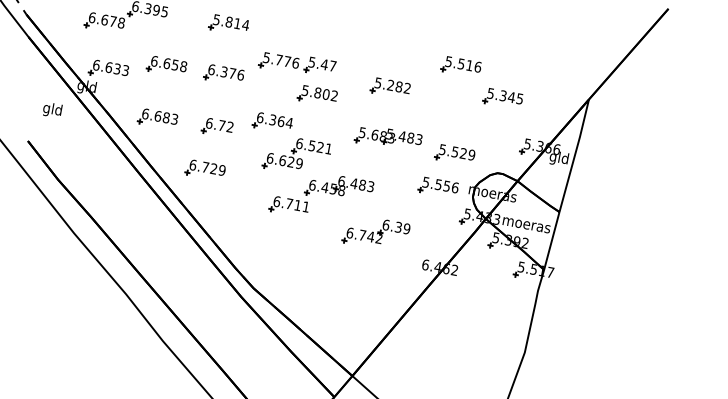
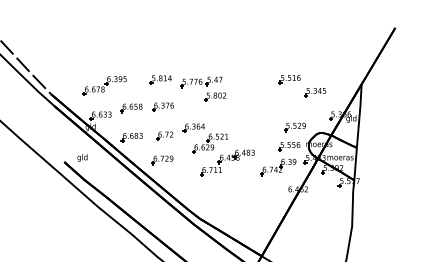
part: (298, 76) -> (203, 88), moved
part: (389, 87) -> (253, 97), removed
text: (52, 109) -> (82, 157), moved
part: (388, 137) -> (257, 124), removed
part: (376, 233) -> (278, 167), moved

